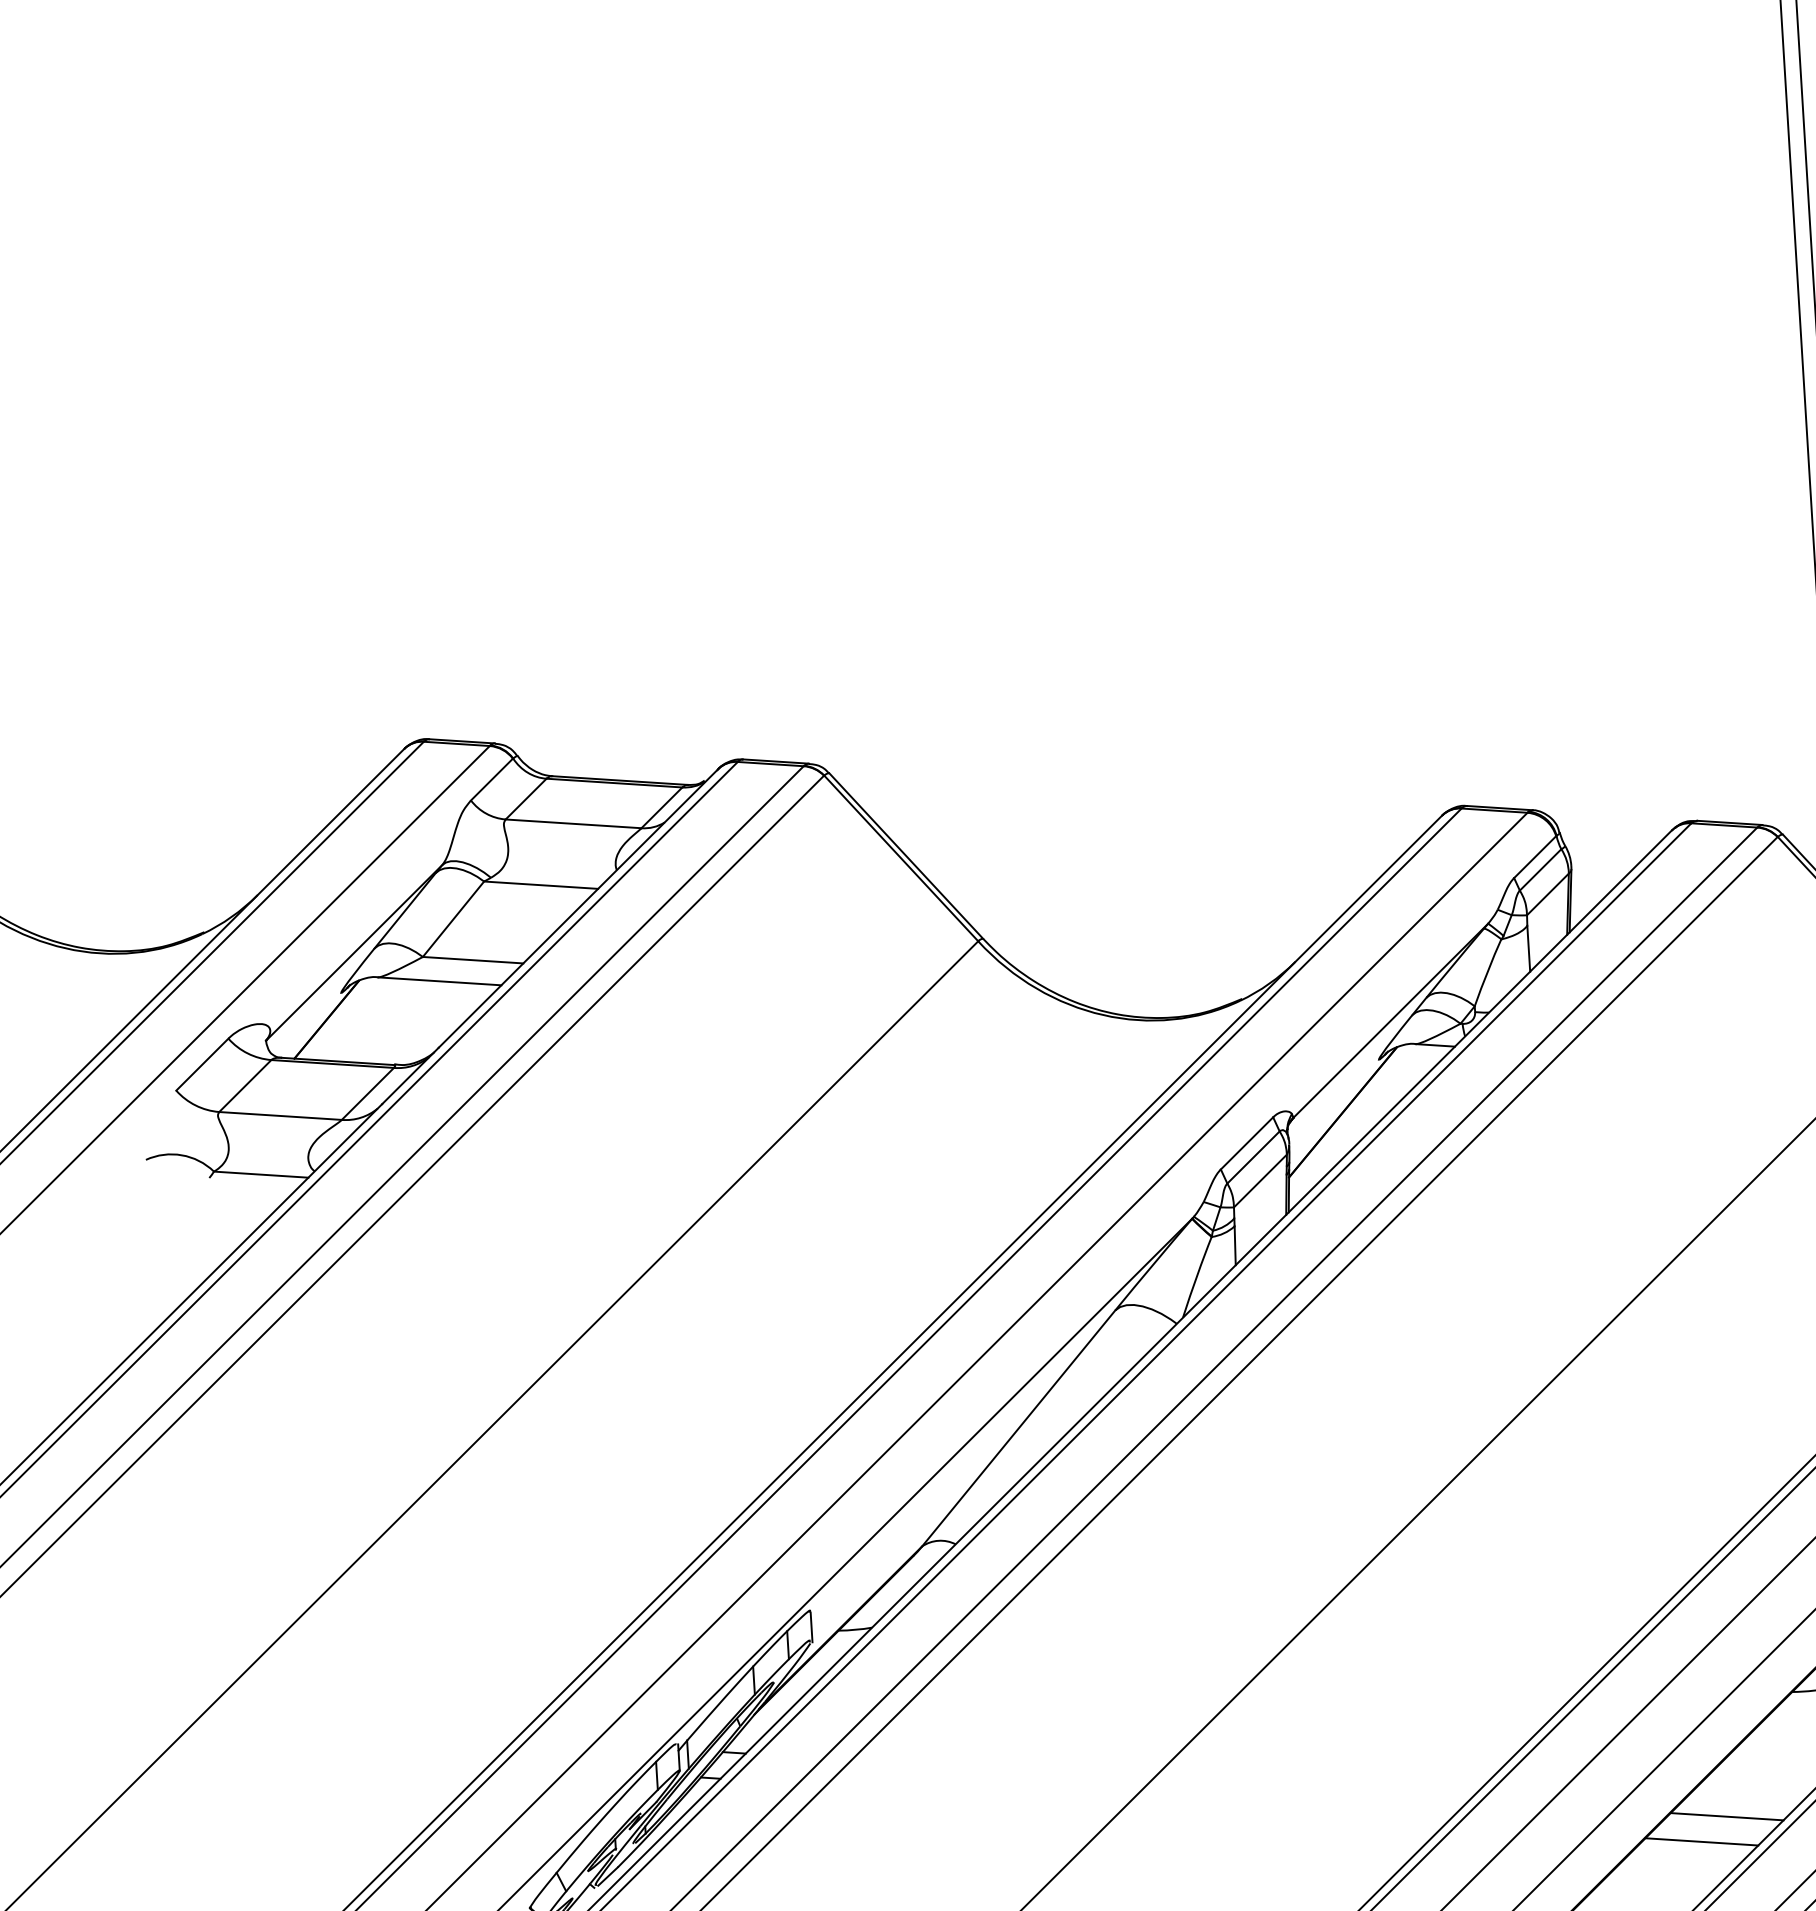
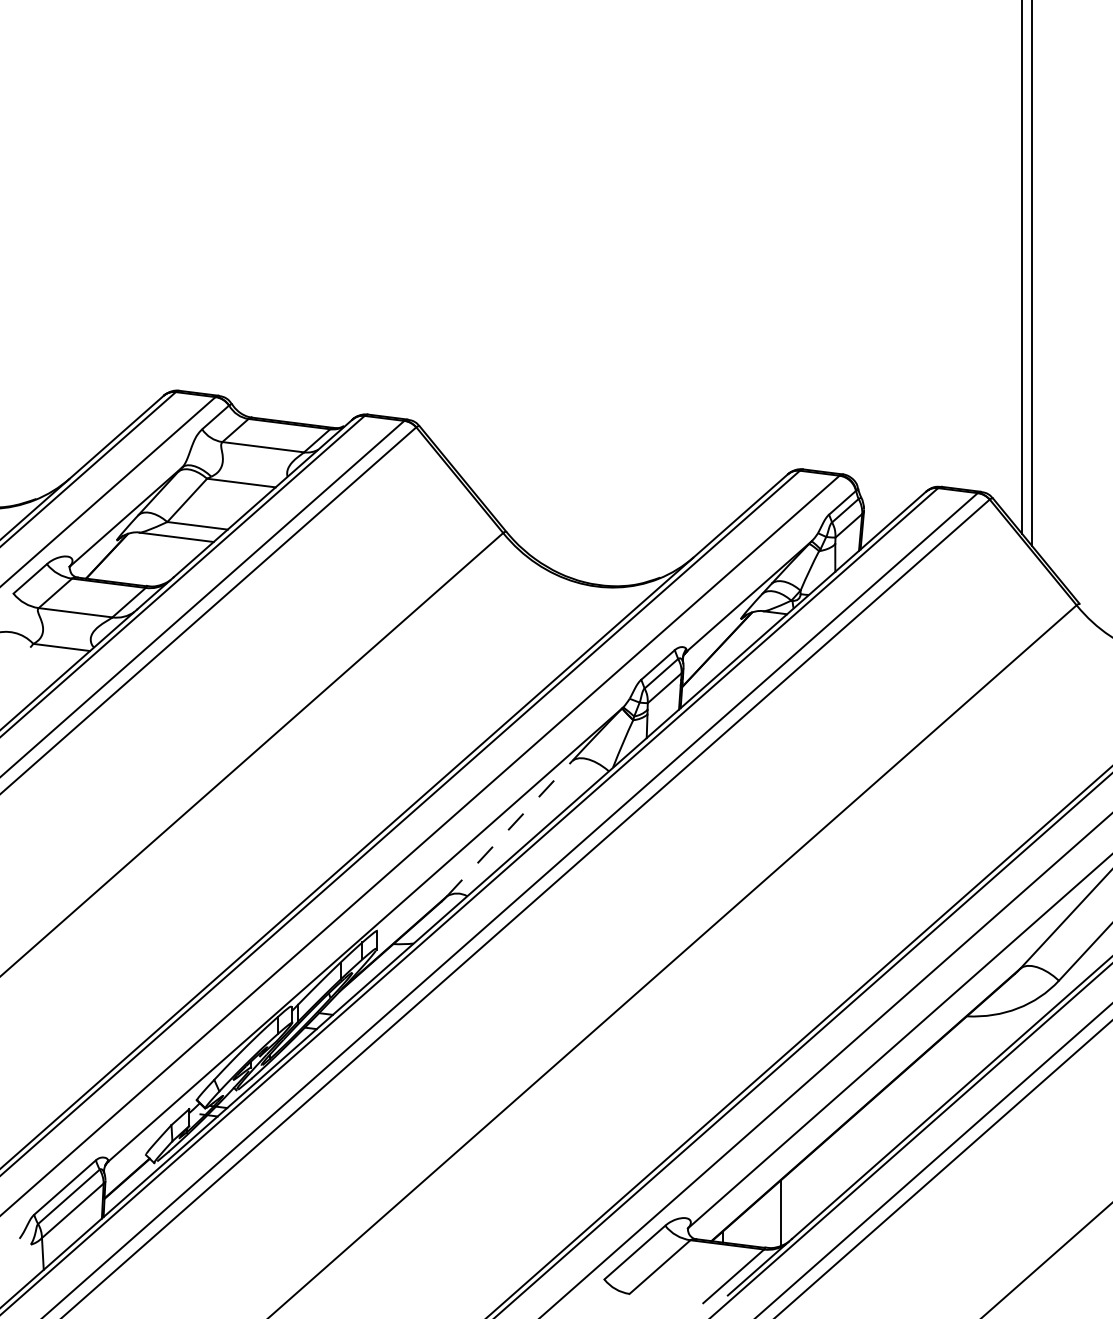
line: (1020, 1428) -> (510, 828), solid -> dashed
line: (1726, 1815) -> (922, 1088), removed
line: (1701, 1841) -> (906, 1103), removed

